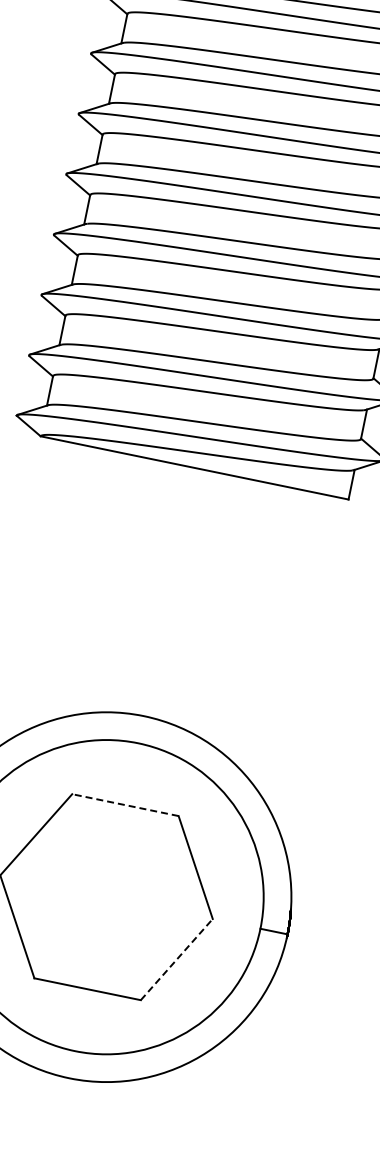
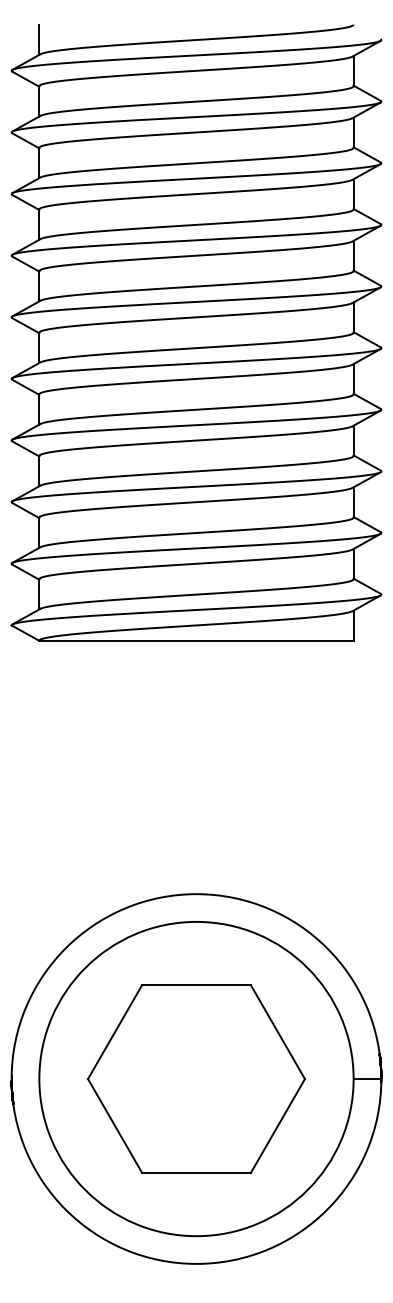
line: (125, 805) -> (196, 985), dashed -> solid
line: (177, 959) -> (278, 1125), dashed -> solid

